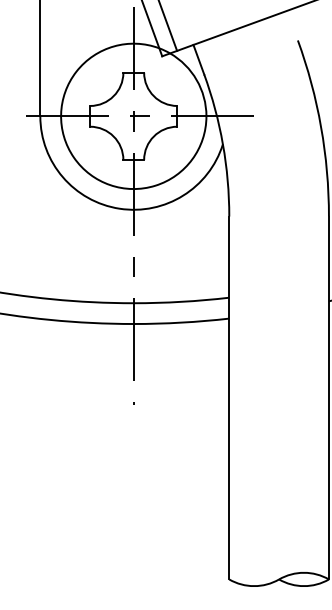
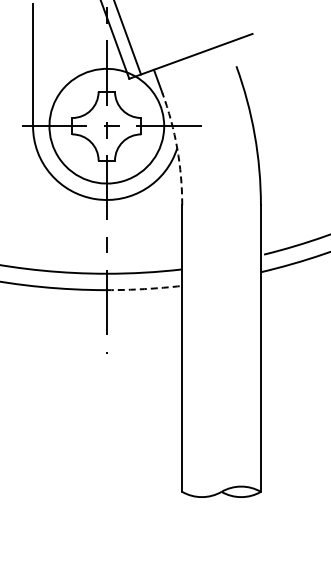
arc: (223, 144) -> (177, 148), solid -> dashed
arc: (181, 323) -> (144, 289), solid -> dashed

